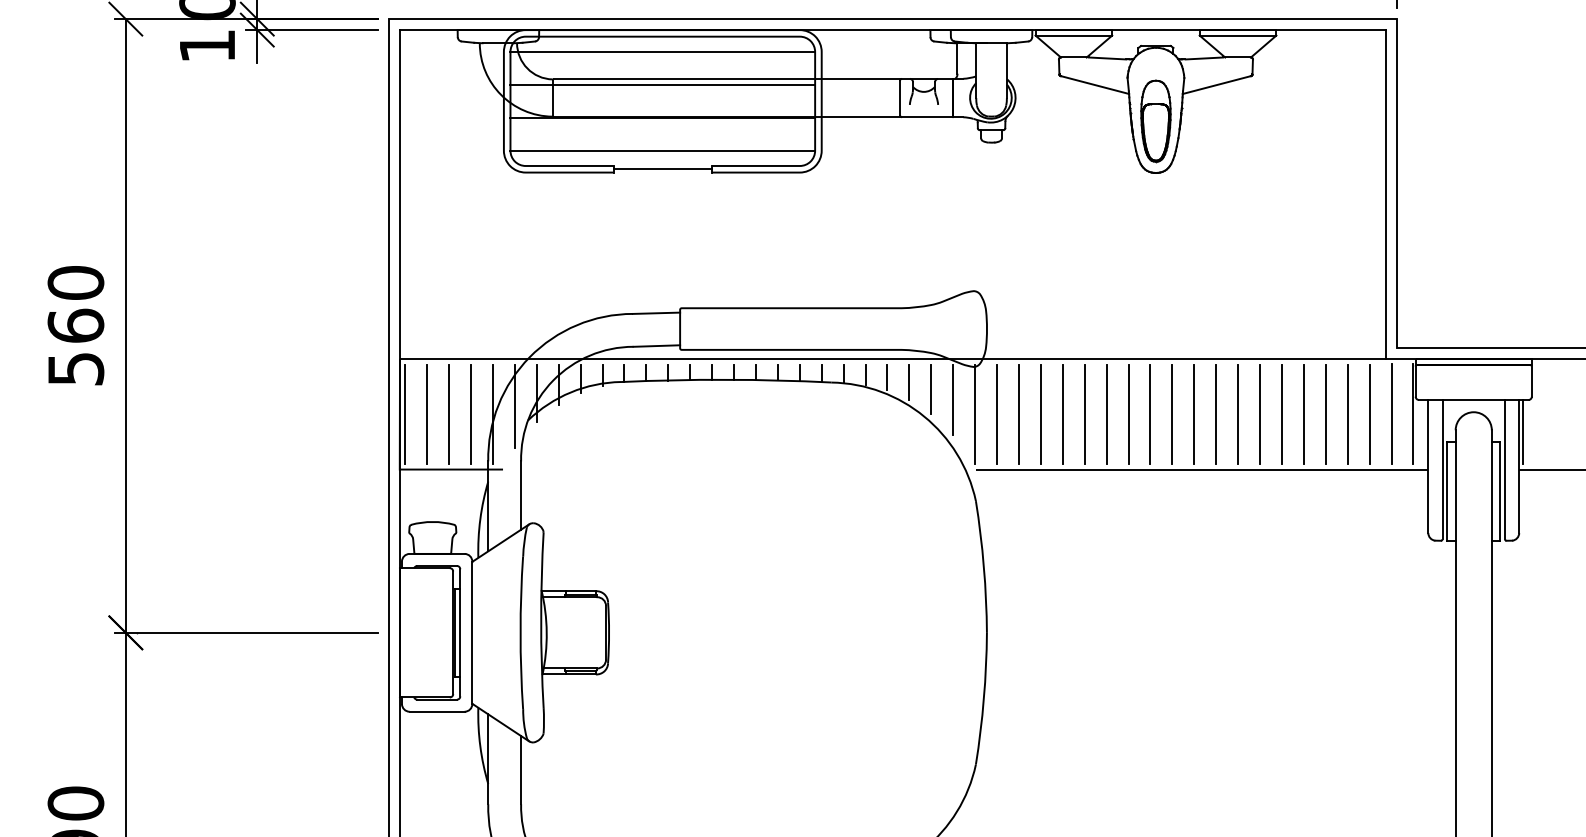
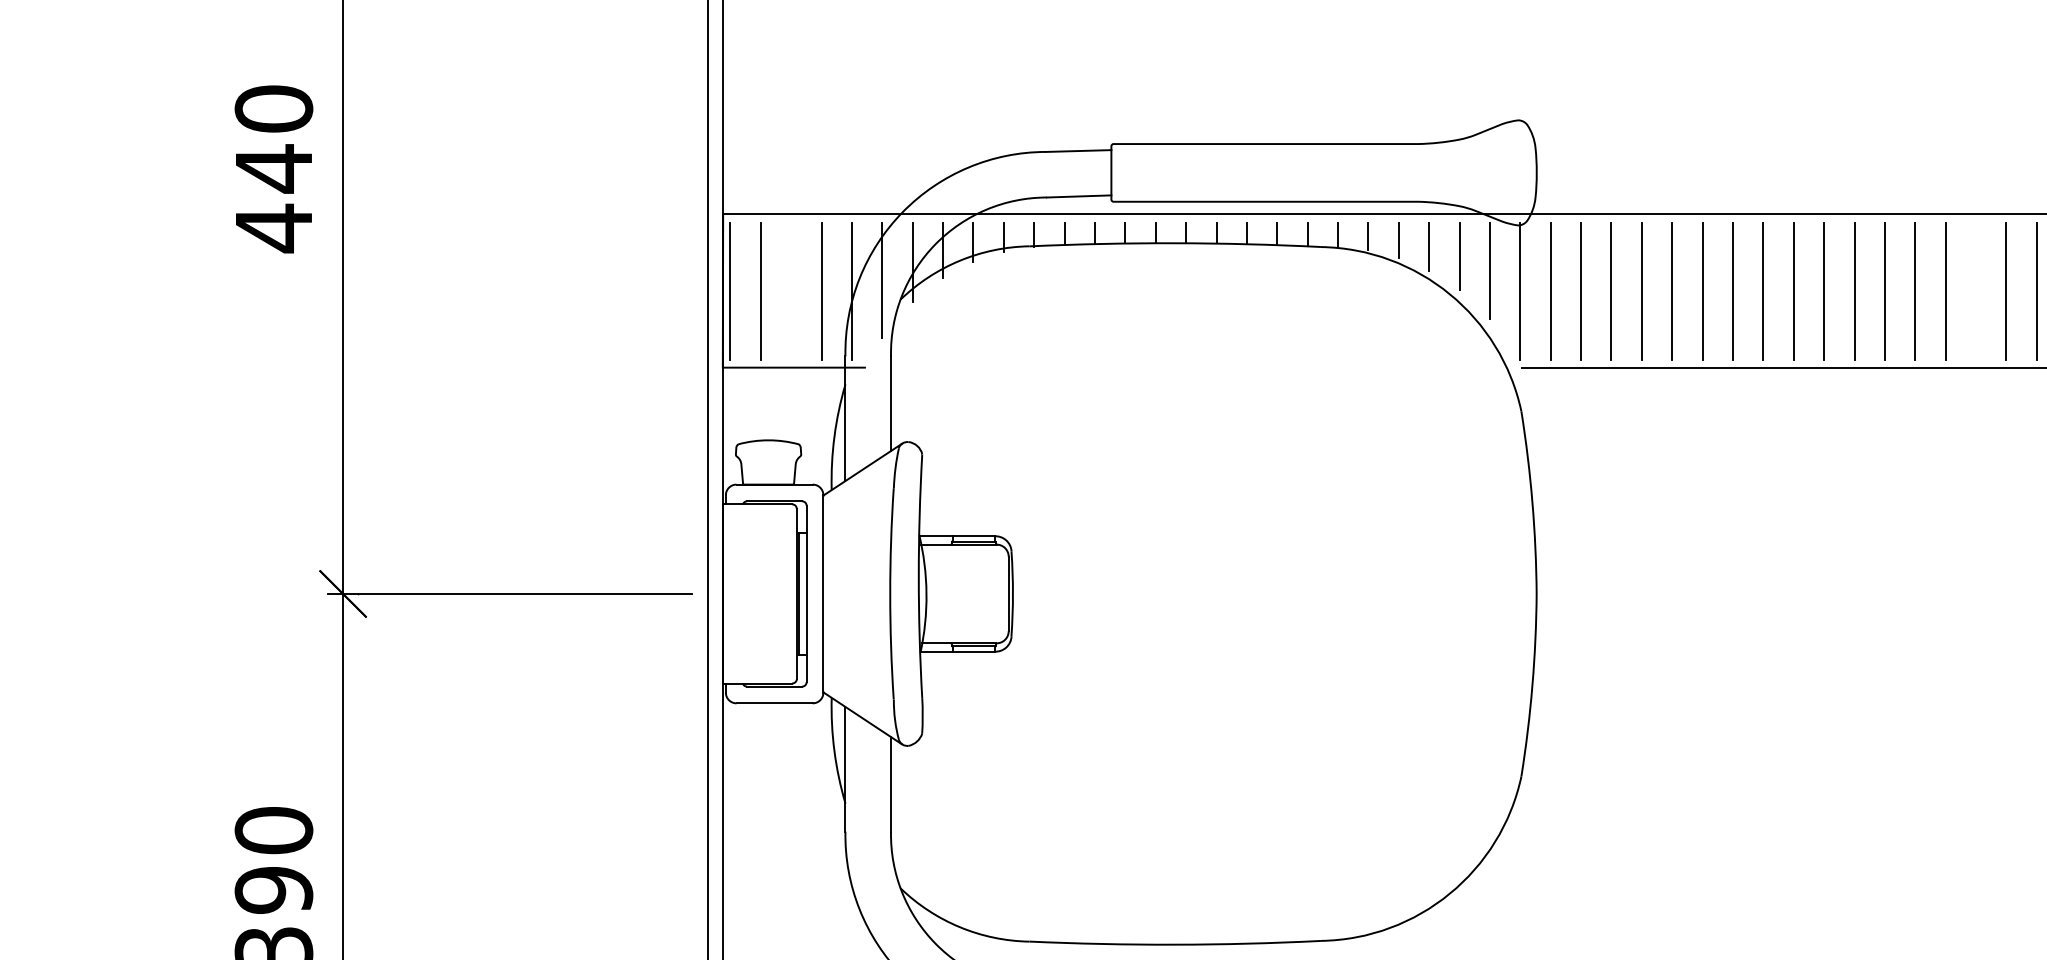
text: (75, 347) -> (273, 198), 560 -> 440
line: (449, 414) -> (791, 291), removed
line: (1303, 414) -> (1975, 291), removed

